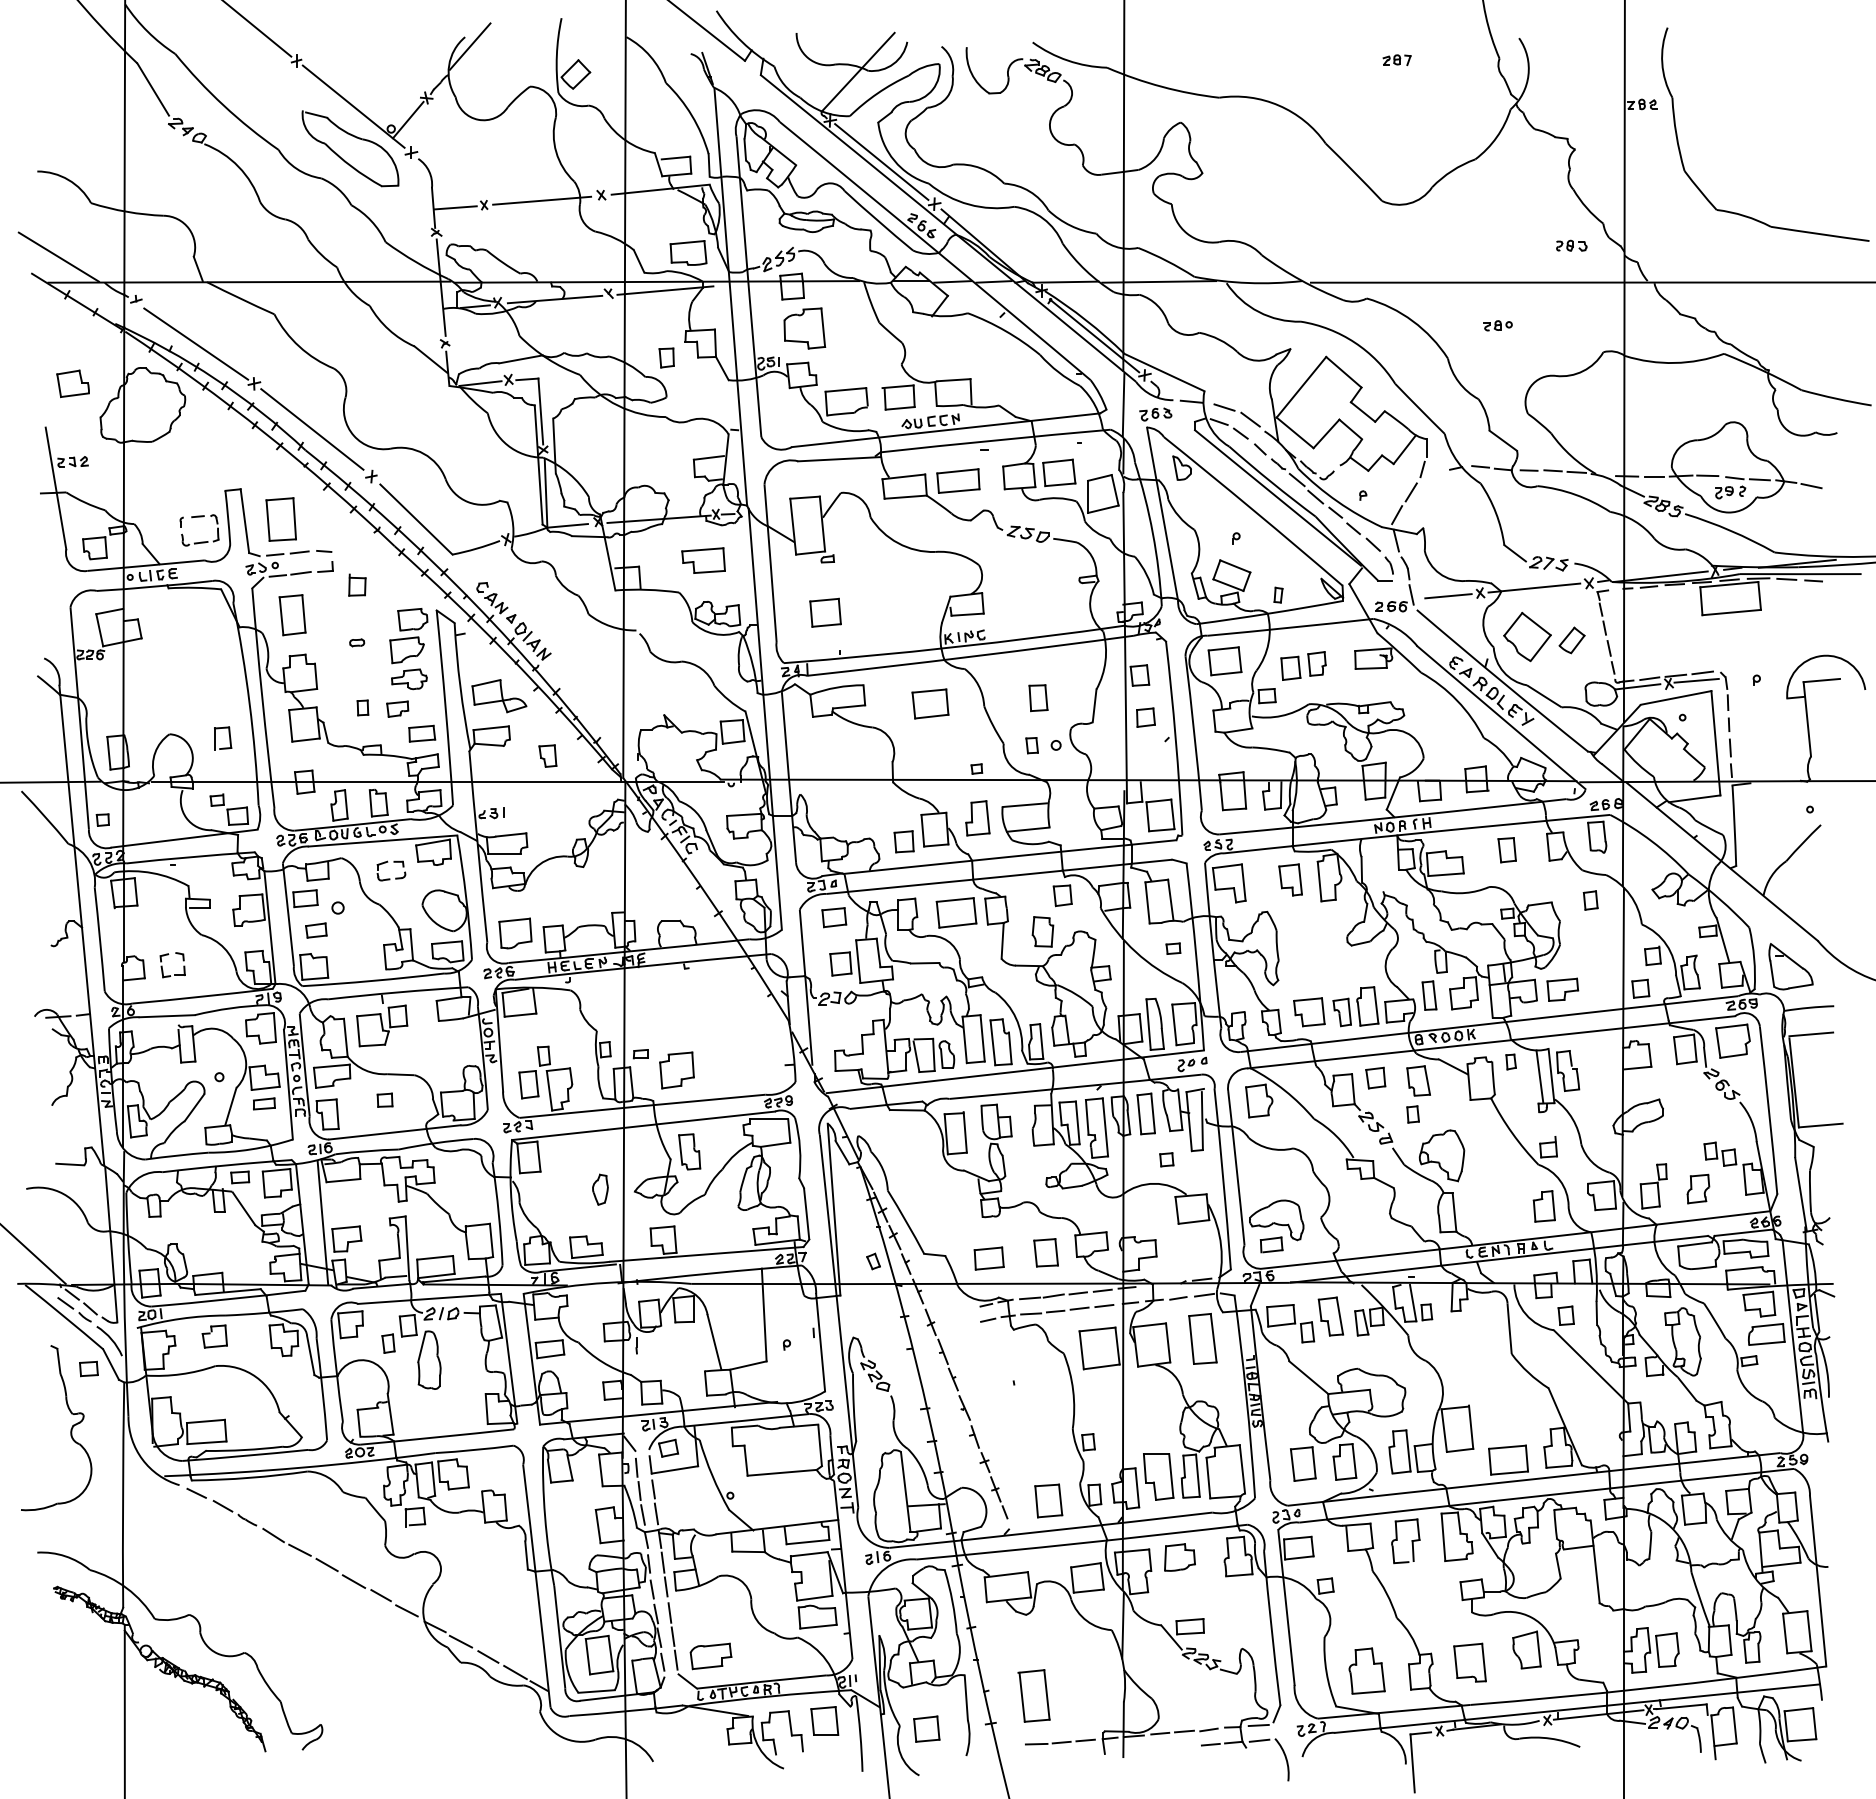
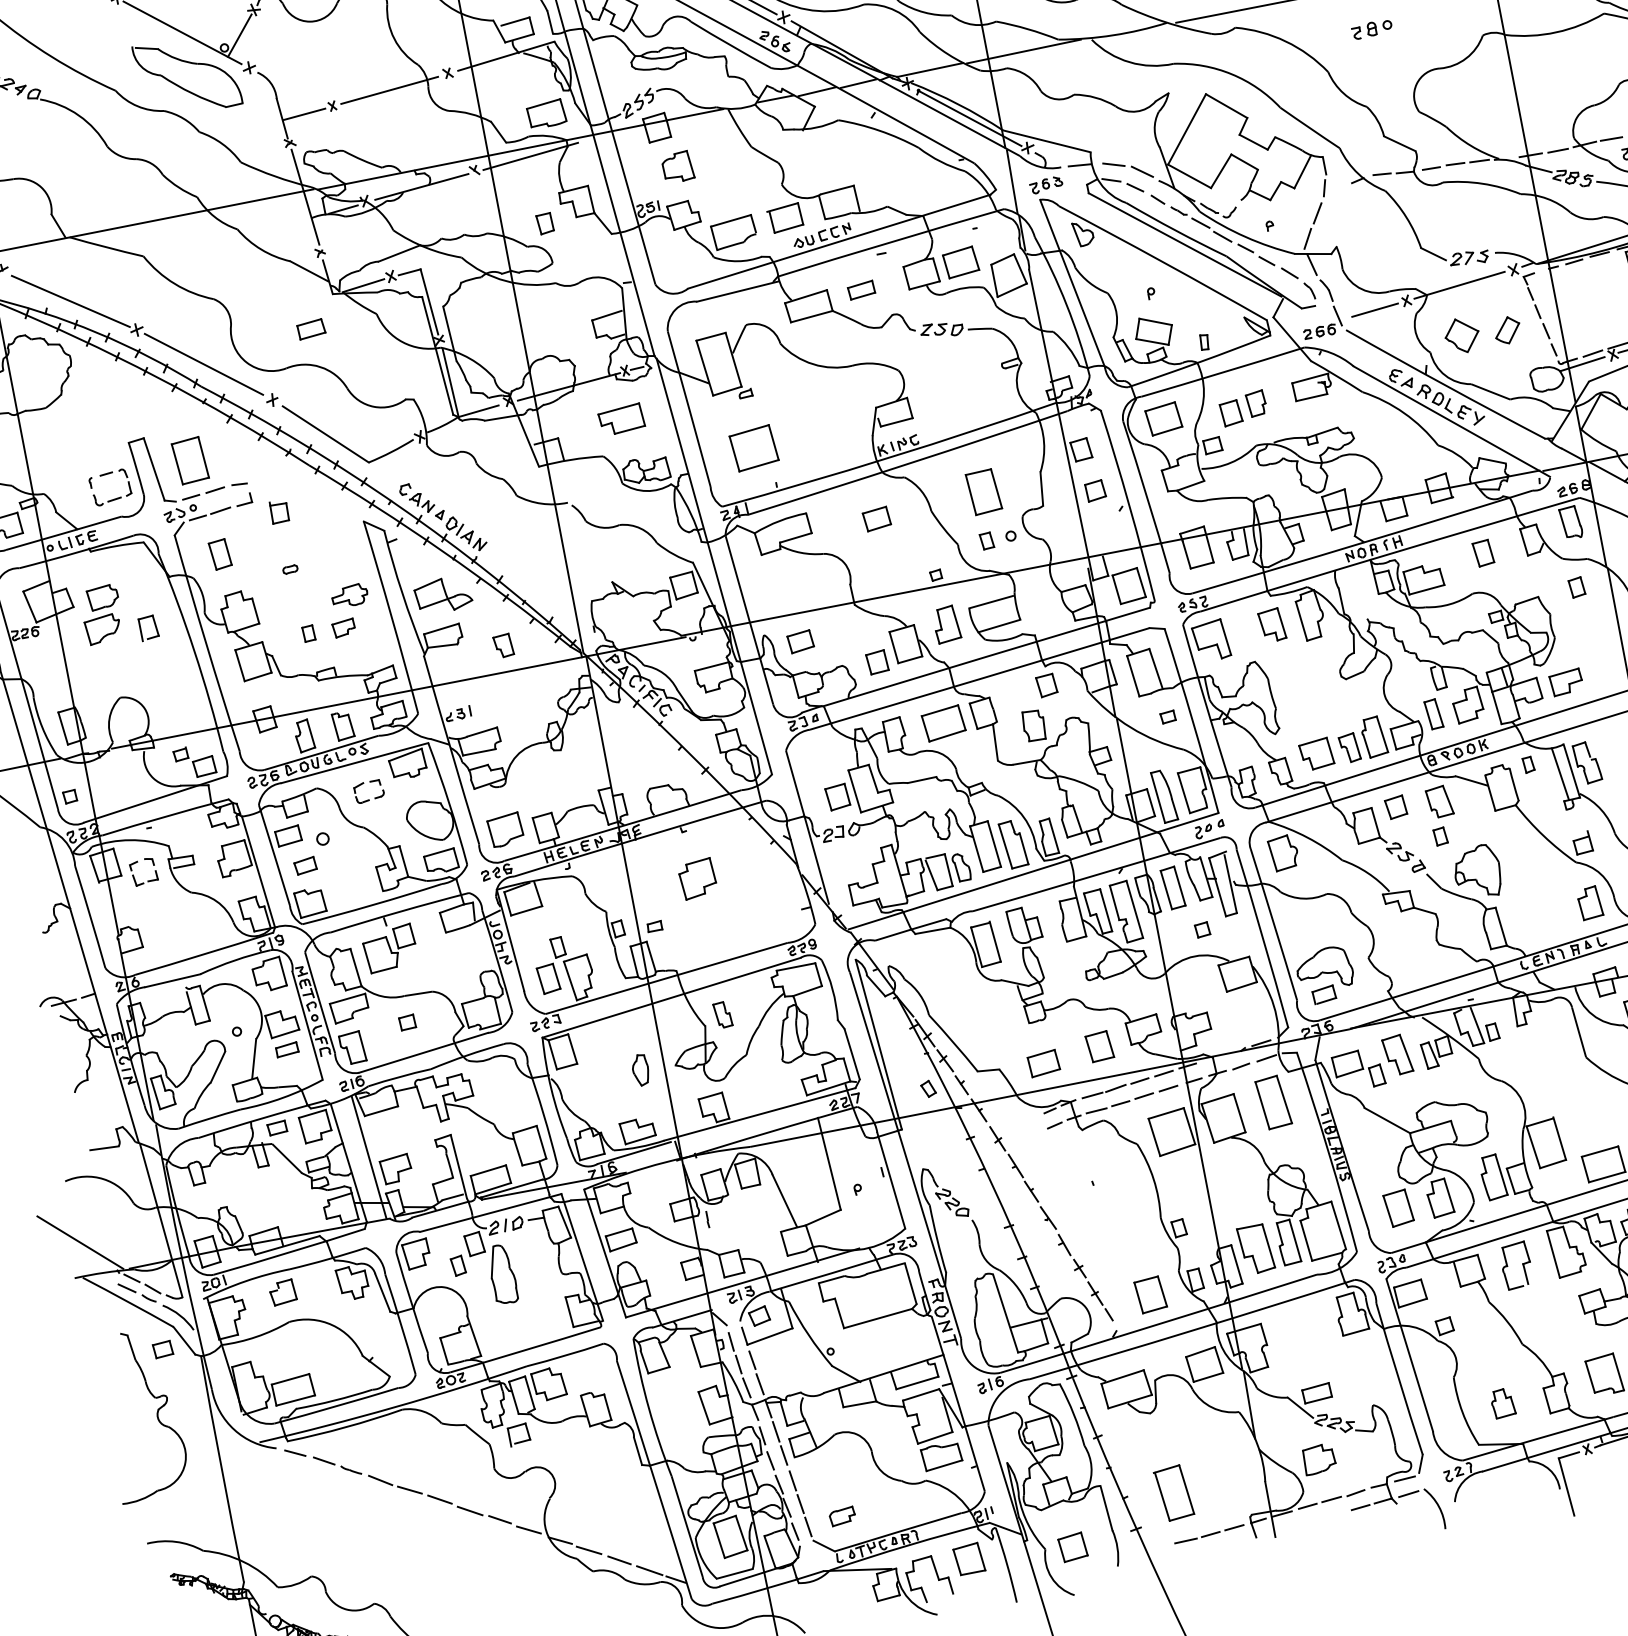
part: (1497, 325) -> (1371, 29), size x1.4
part: (804, 328) -> (677, 167), size x0.7
part: (958, 480) -> (861, 289), size x0.6
part: (825, 612) -> (753, 447), size x1.4
part: (292, 615) -> (220, 554), size x0.7
part: (408, 636) -> (102, 615), moved
part: (1527, 636) -> (1462, 335), size x0.7
part: (1038, 698) -> (984, 492), size x1.6
part: (930, 703) -> (876, 518), size x0.7
part: (422, 733) -> (311, 328), moved
part: (223, 738) -> (149, 627), moved
part: (834, 917) -> (800, 641), moved
part: (174, 974) -> (147, 880), moved
part: (676, 1070) -> (697, 879), moved
part: (689, 1151) -> (722, 1014), size x0.7
part: (1179, 1557) -> (1318, 1459), moved
part: (710, 1656) -> (842, 1516), size x0.6
part: (1366, 1670) -> (1502, 1402), size x0.6

